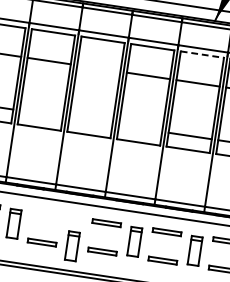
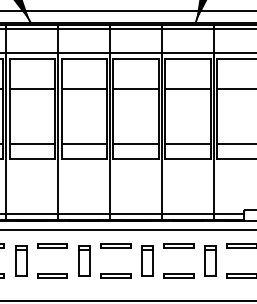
line: (201, 54) -> (187, 59), dashed -> solid
line: (98, 68) -> (83, 89), added
line: (40, 113) -> (31, 144), added
line: (90, 121) -> (83, 144), added
line: (140, 128) -> (135, 144), added
part: (46, 213) -> (52, 245), added
part: (72, 245) -> (84, 260), moved

